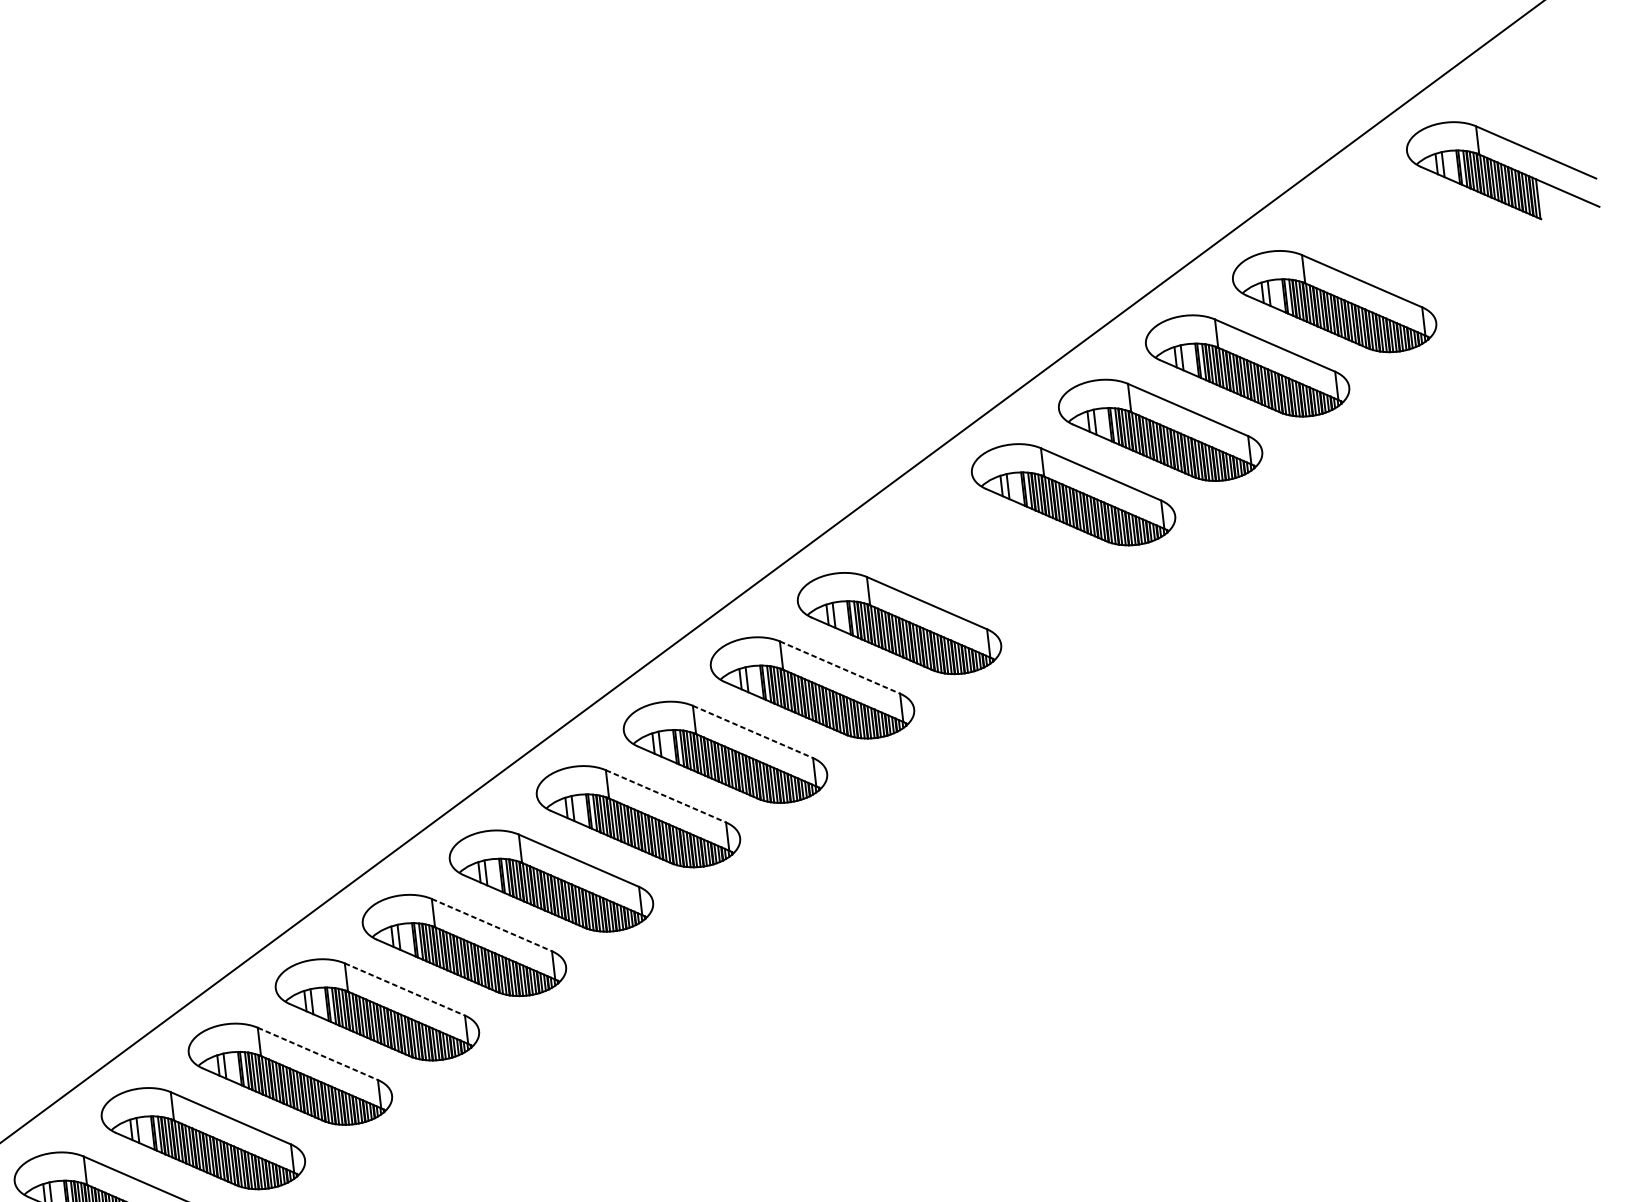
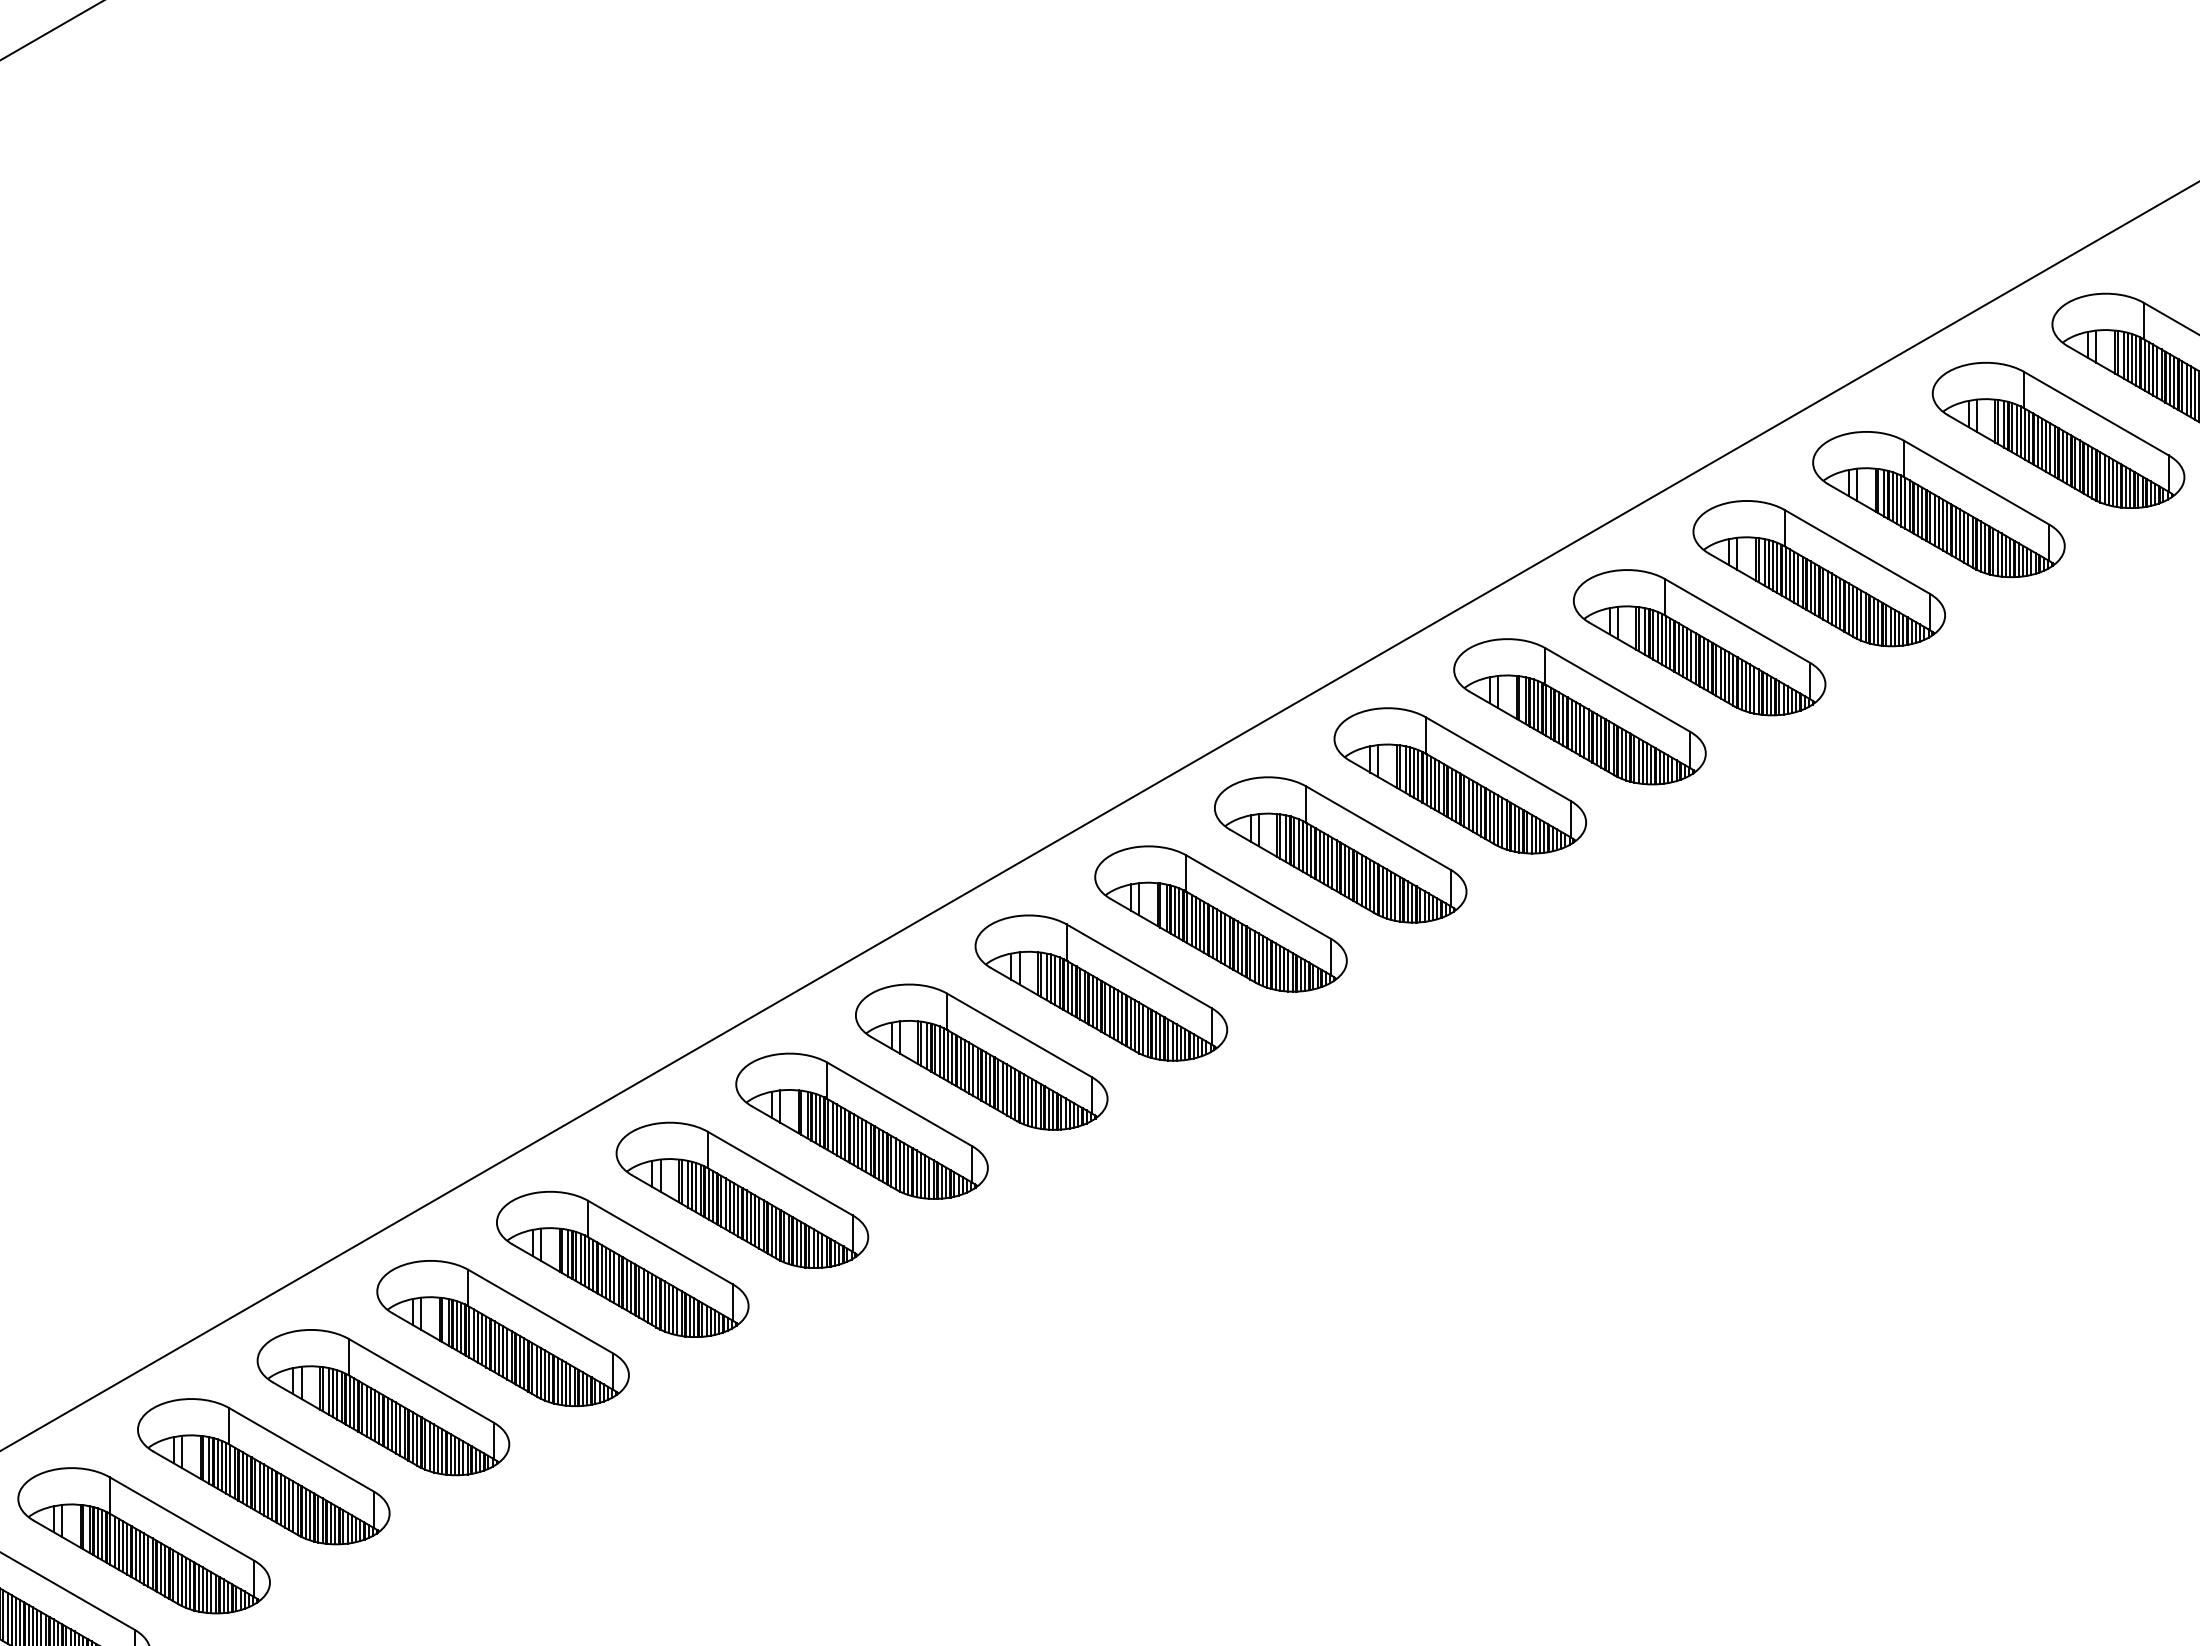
part: (1421, 236) -> (2058, 434), added
part: (985, 558) -> (1459, 780), added
line: (839, 667) -> (1258, 897), dashed -> solid
line: (753, 732) -> (1139, 966), dashed -> solid
line: (665, 796) -> (1019, 1035), dashed -> solid
line: (492, 925) -> (780, 1173), dashed -> solid
line: (404, 989) -> (660, 1242), dashed -> solid
line: (317, 1053) -> (540, 1311), dashed -> solid

